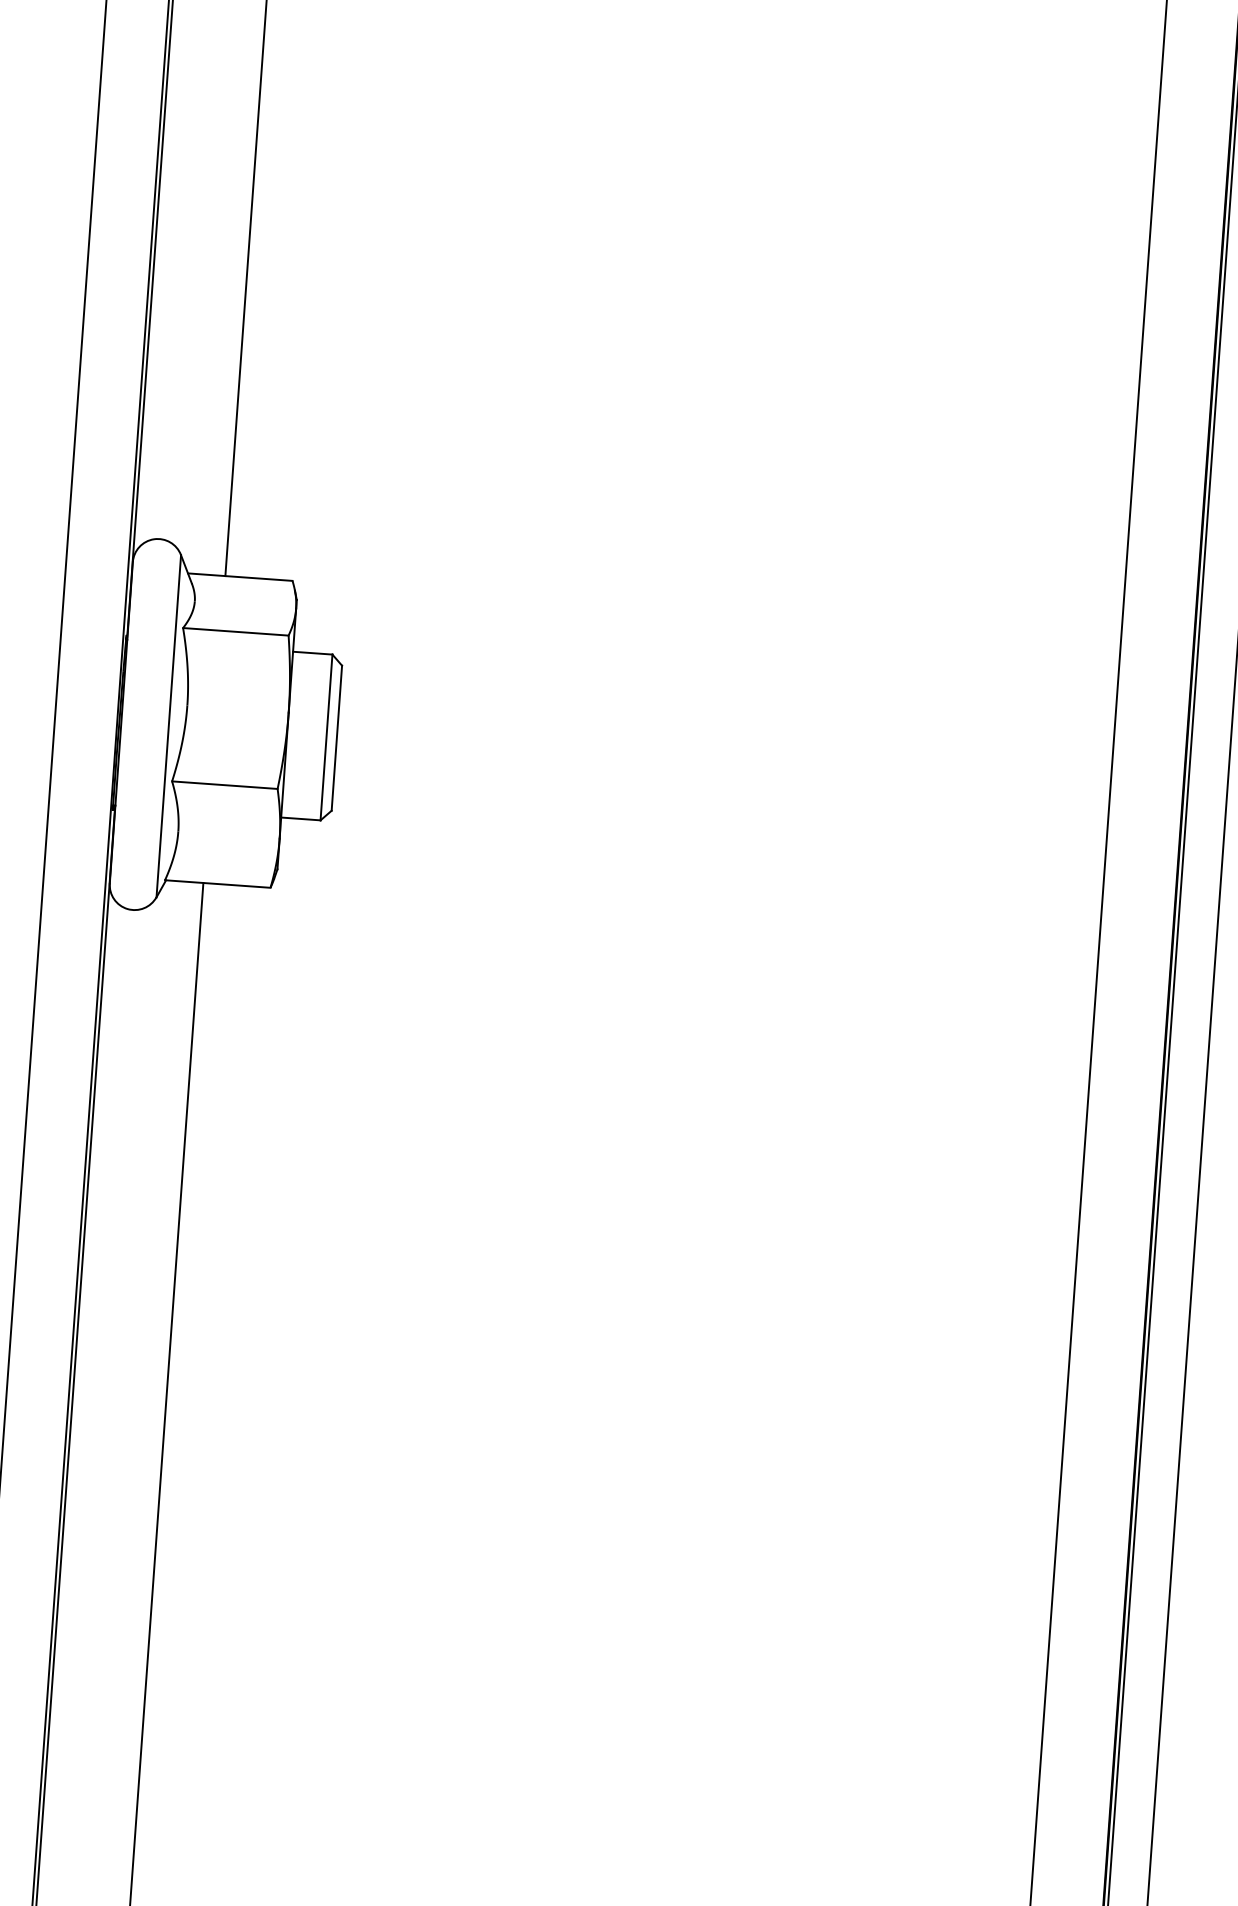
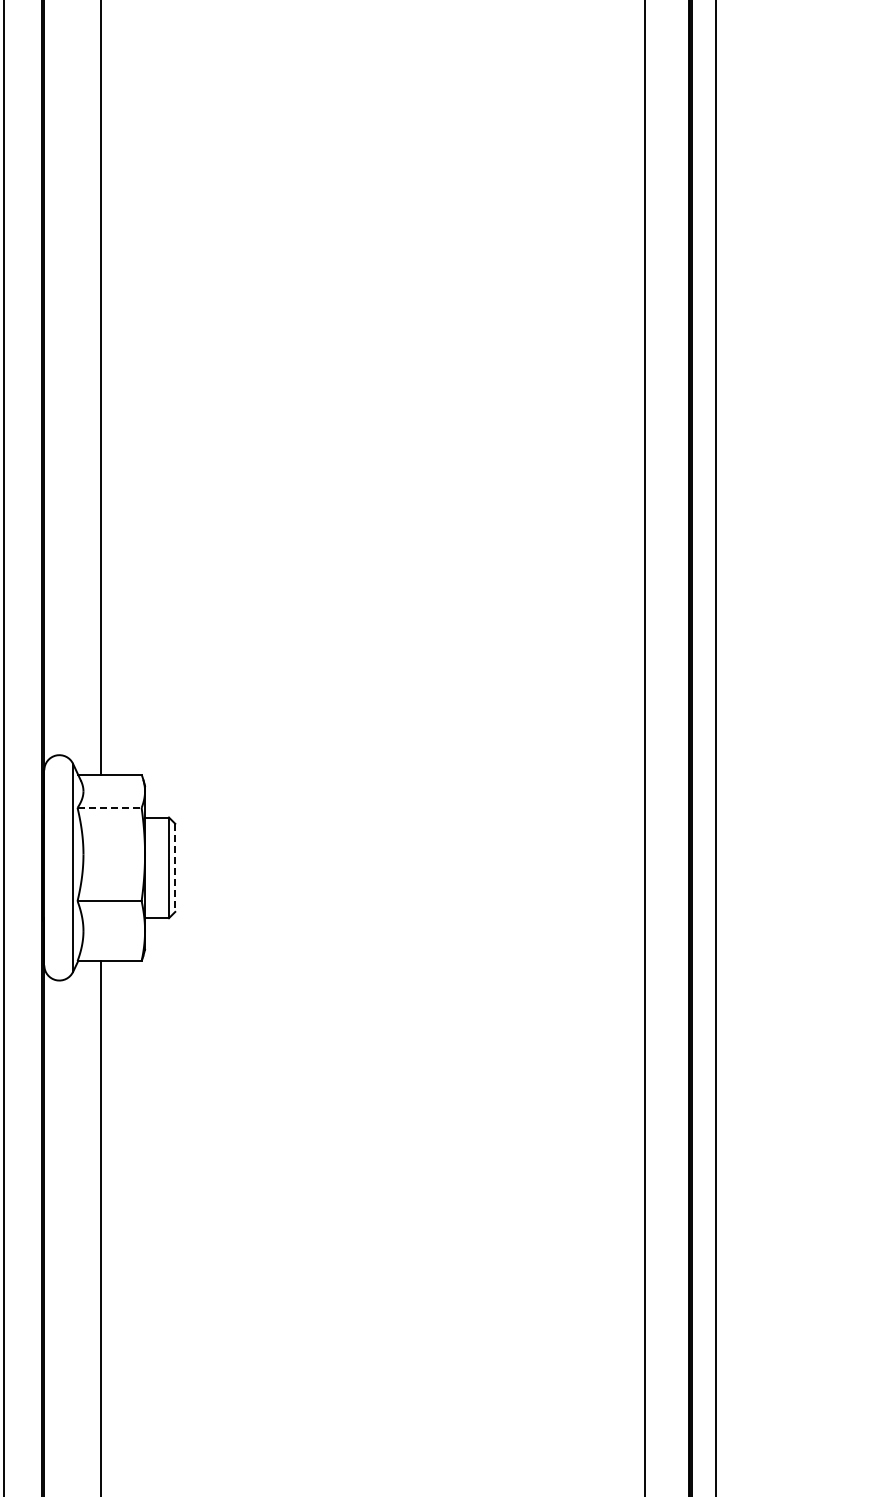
line: (237, 631) -> (110, 807), solid -> dashed
line: (337, 739) -> (175, 868), solid -> dashed

